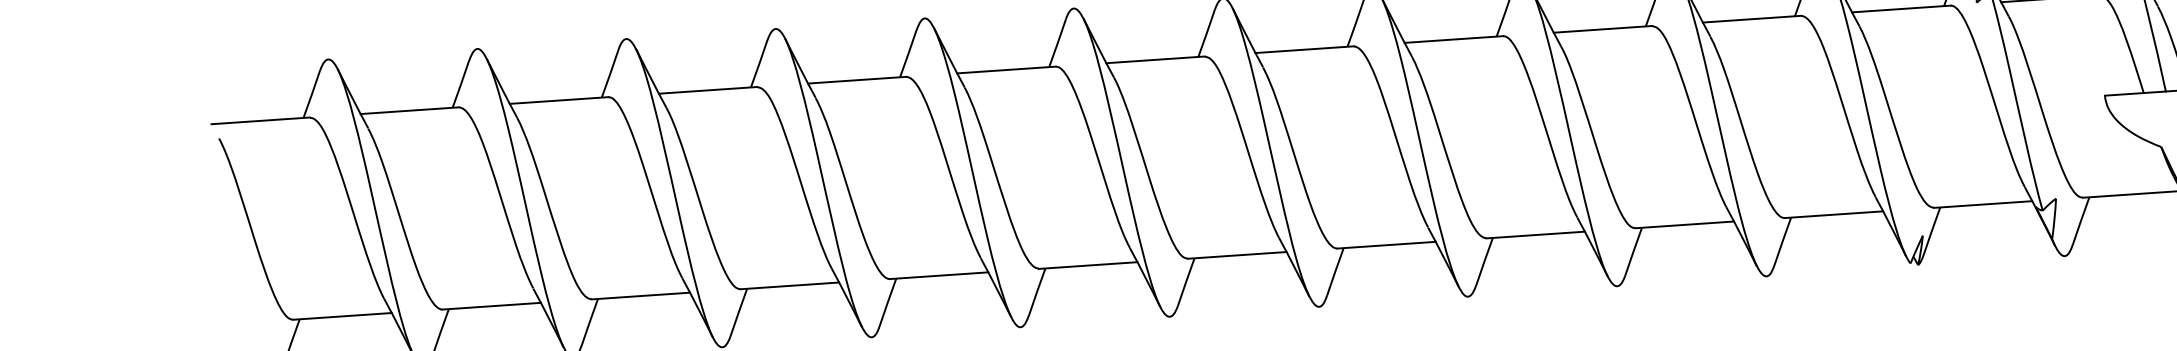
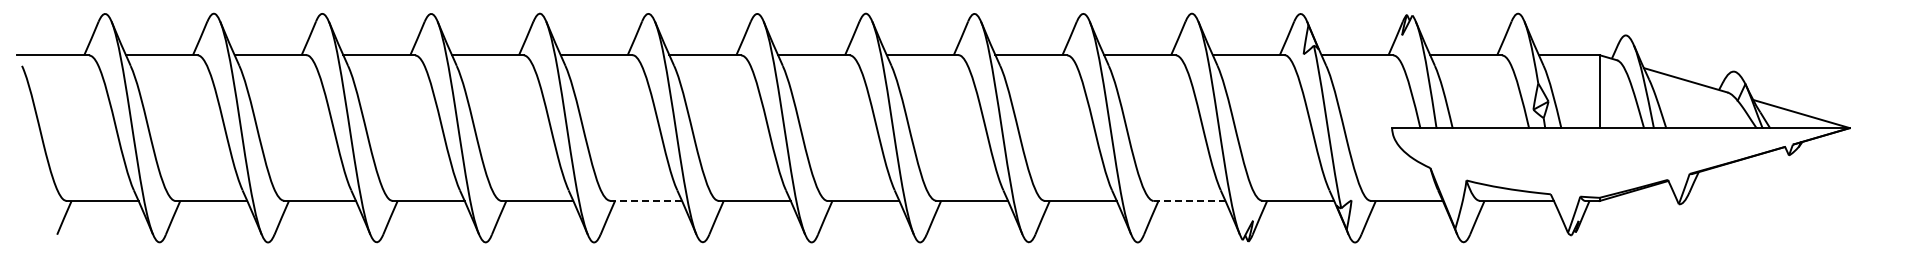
line: (1833, 215) -> (1189, 201), solid -> dashed
line: (1088, 266) -> (646, 201), solid -> dashed

